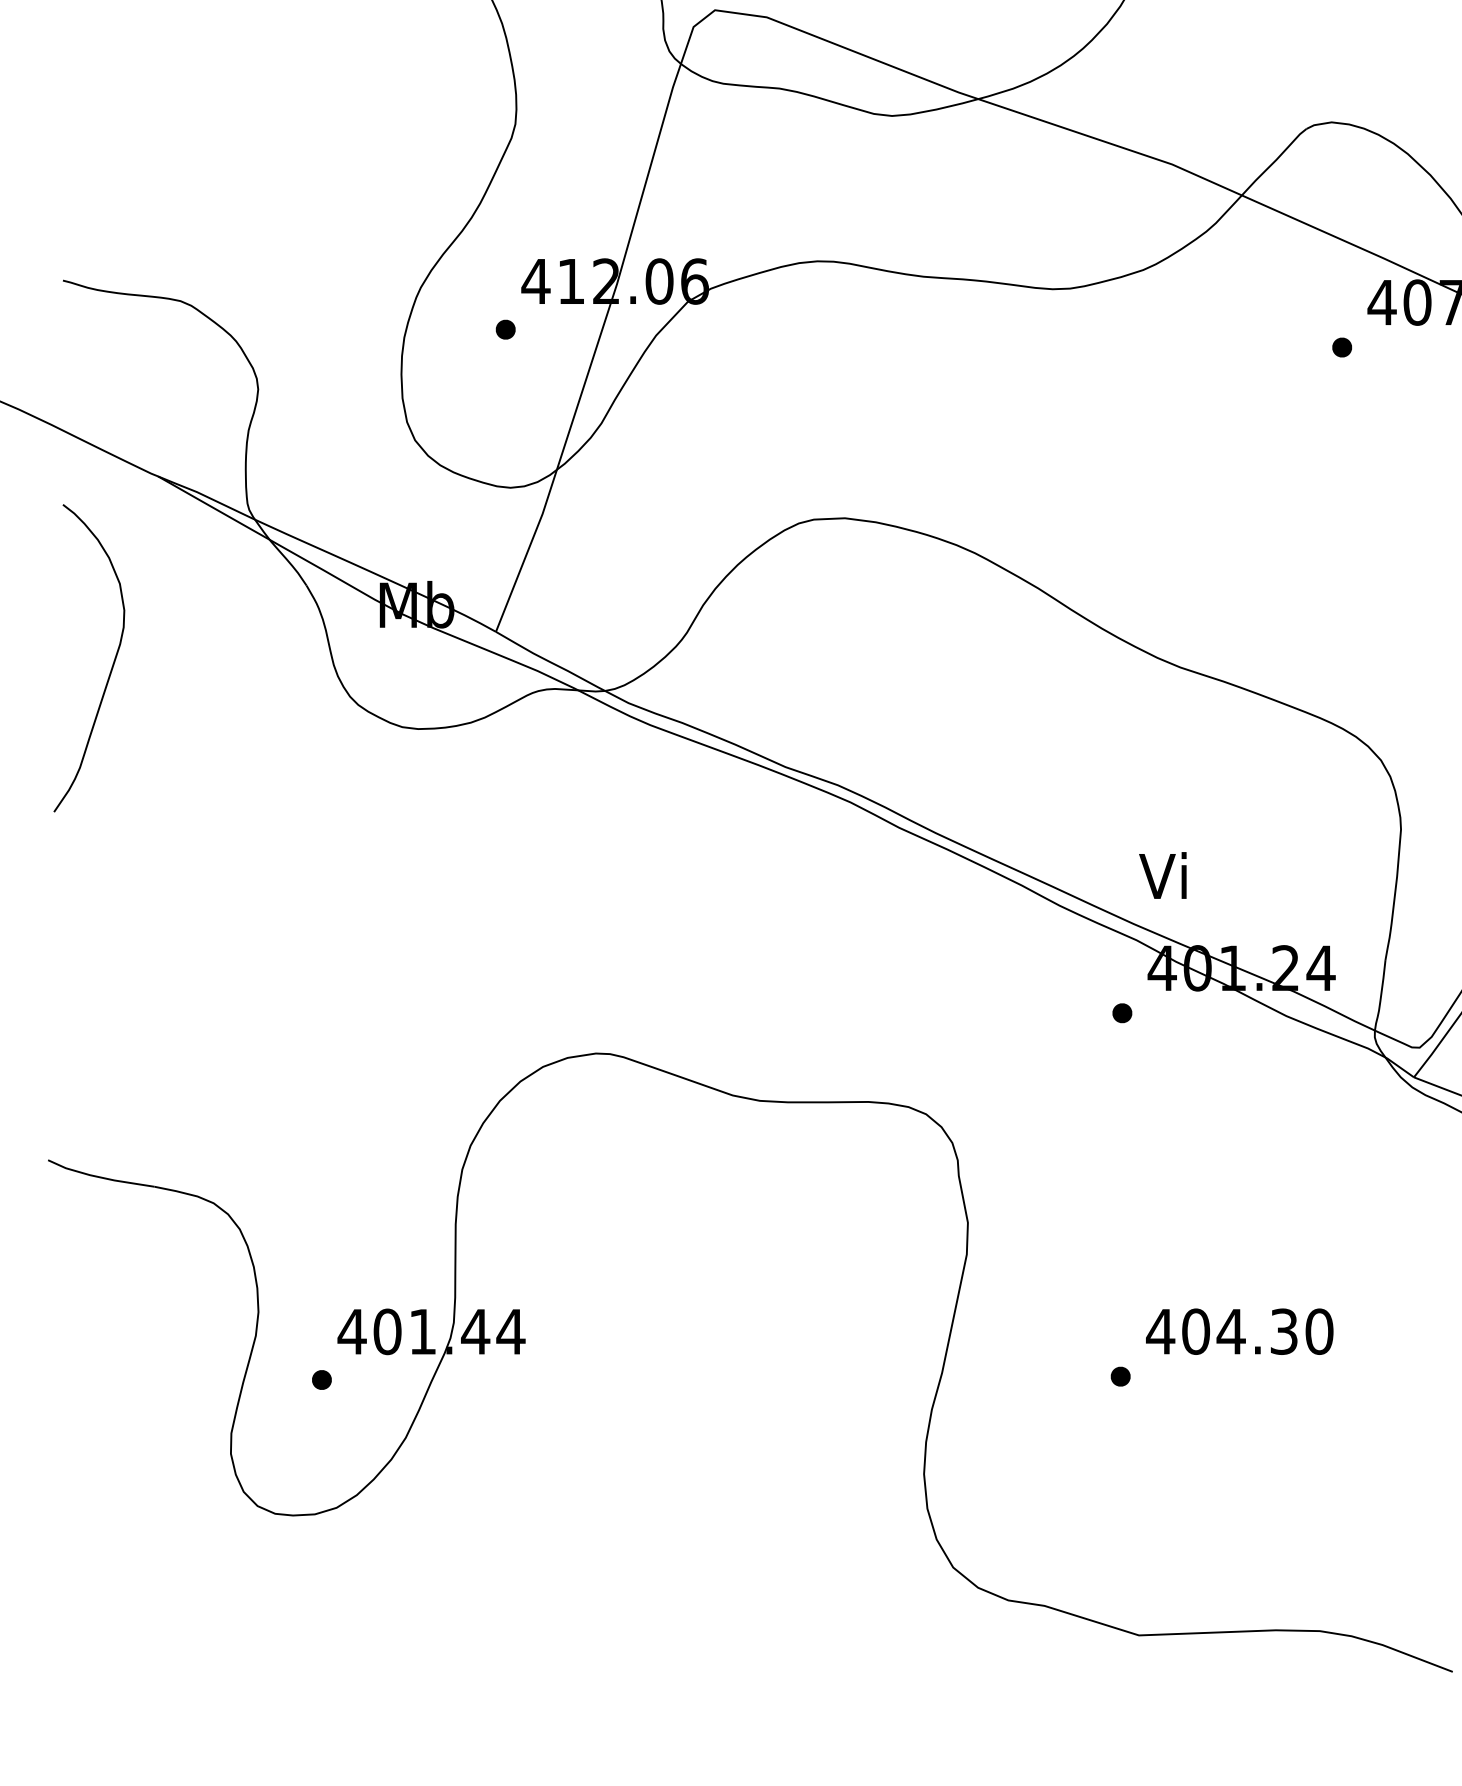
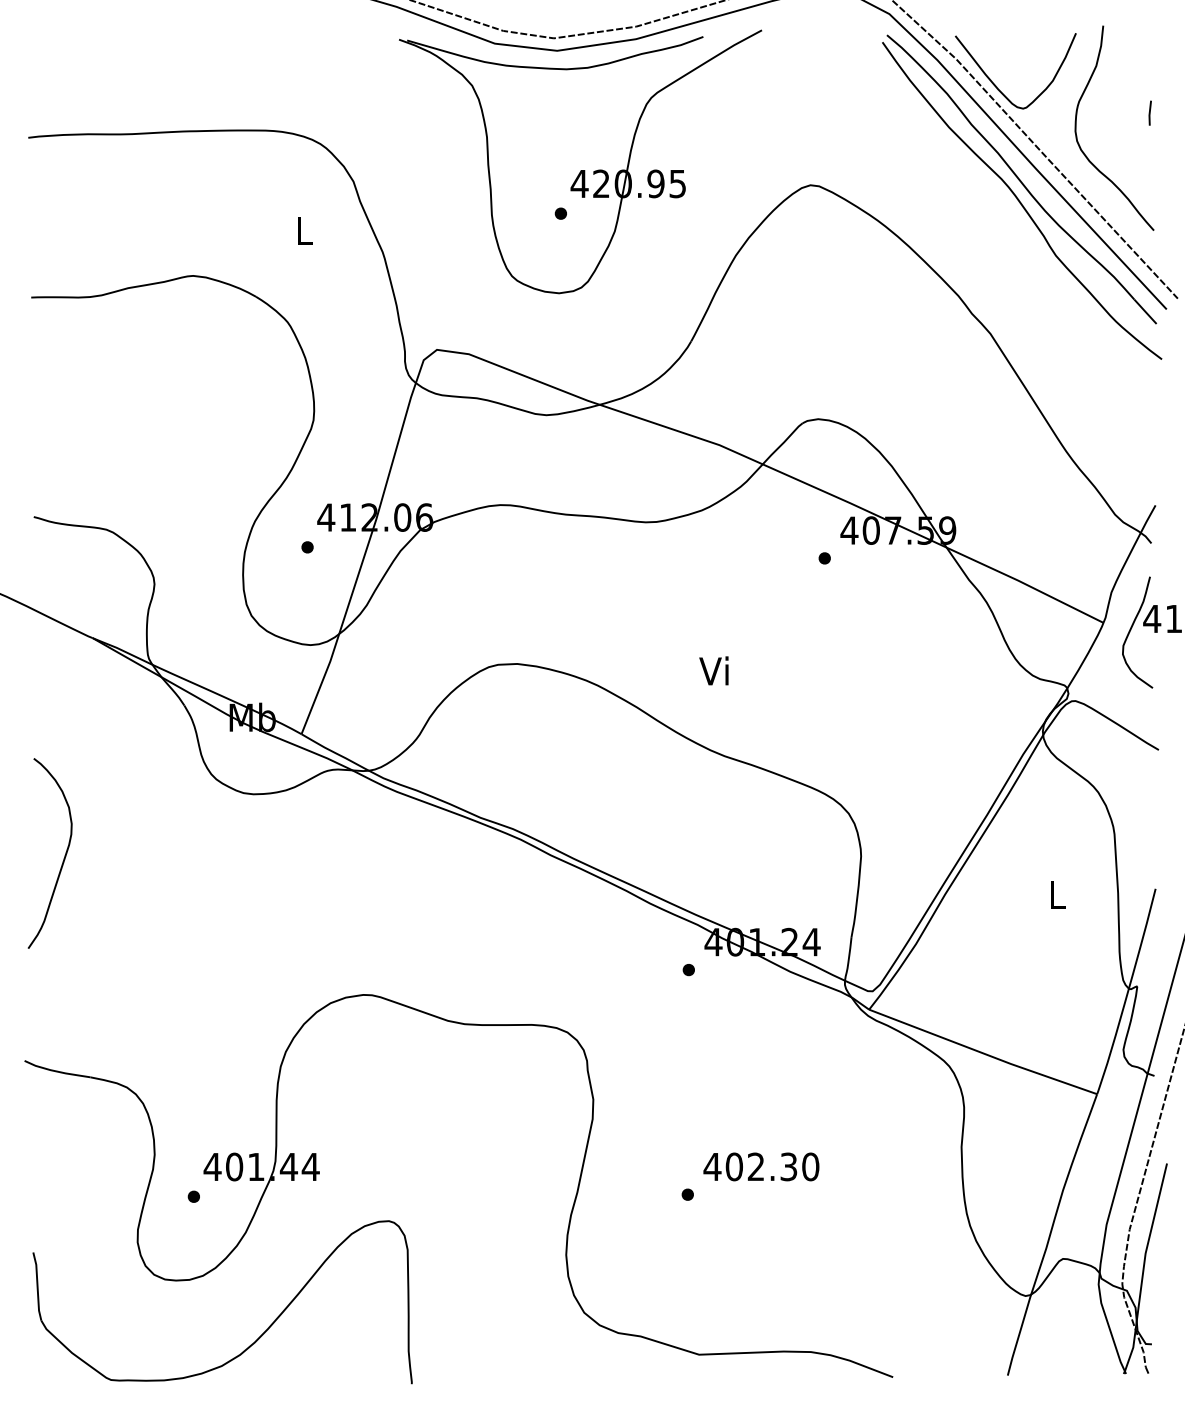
curve: (110, 666) -> (63, 858), moved
text: (1162, 874) -> (713, 670), moved
text: (1231, 1331) -> (756, 1166), 404.30 -> 402.30
part: (426, 1607) -> (258, 1337), added

